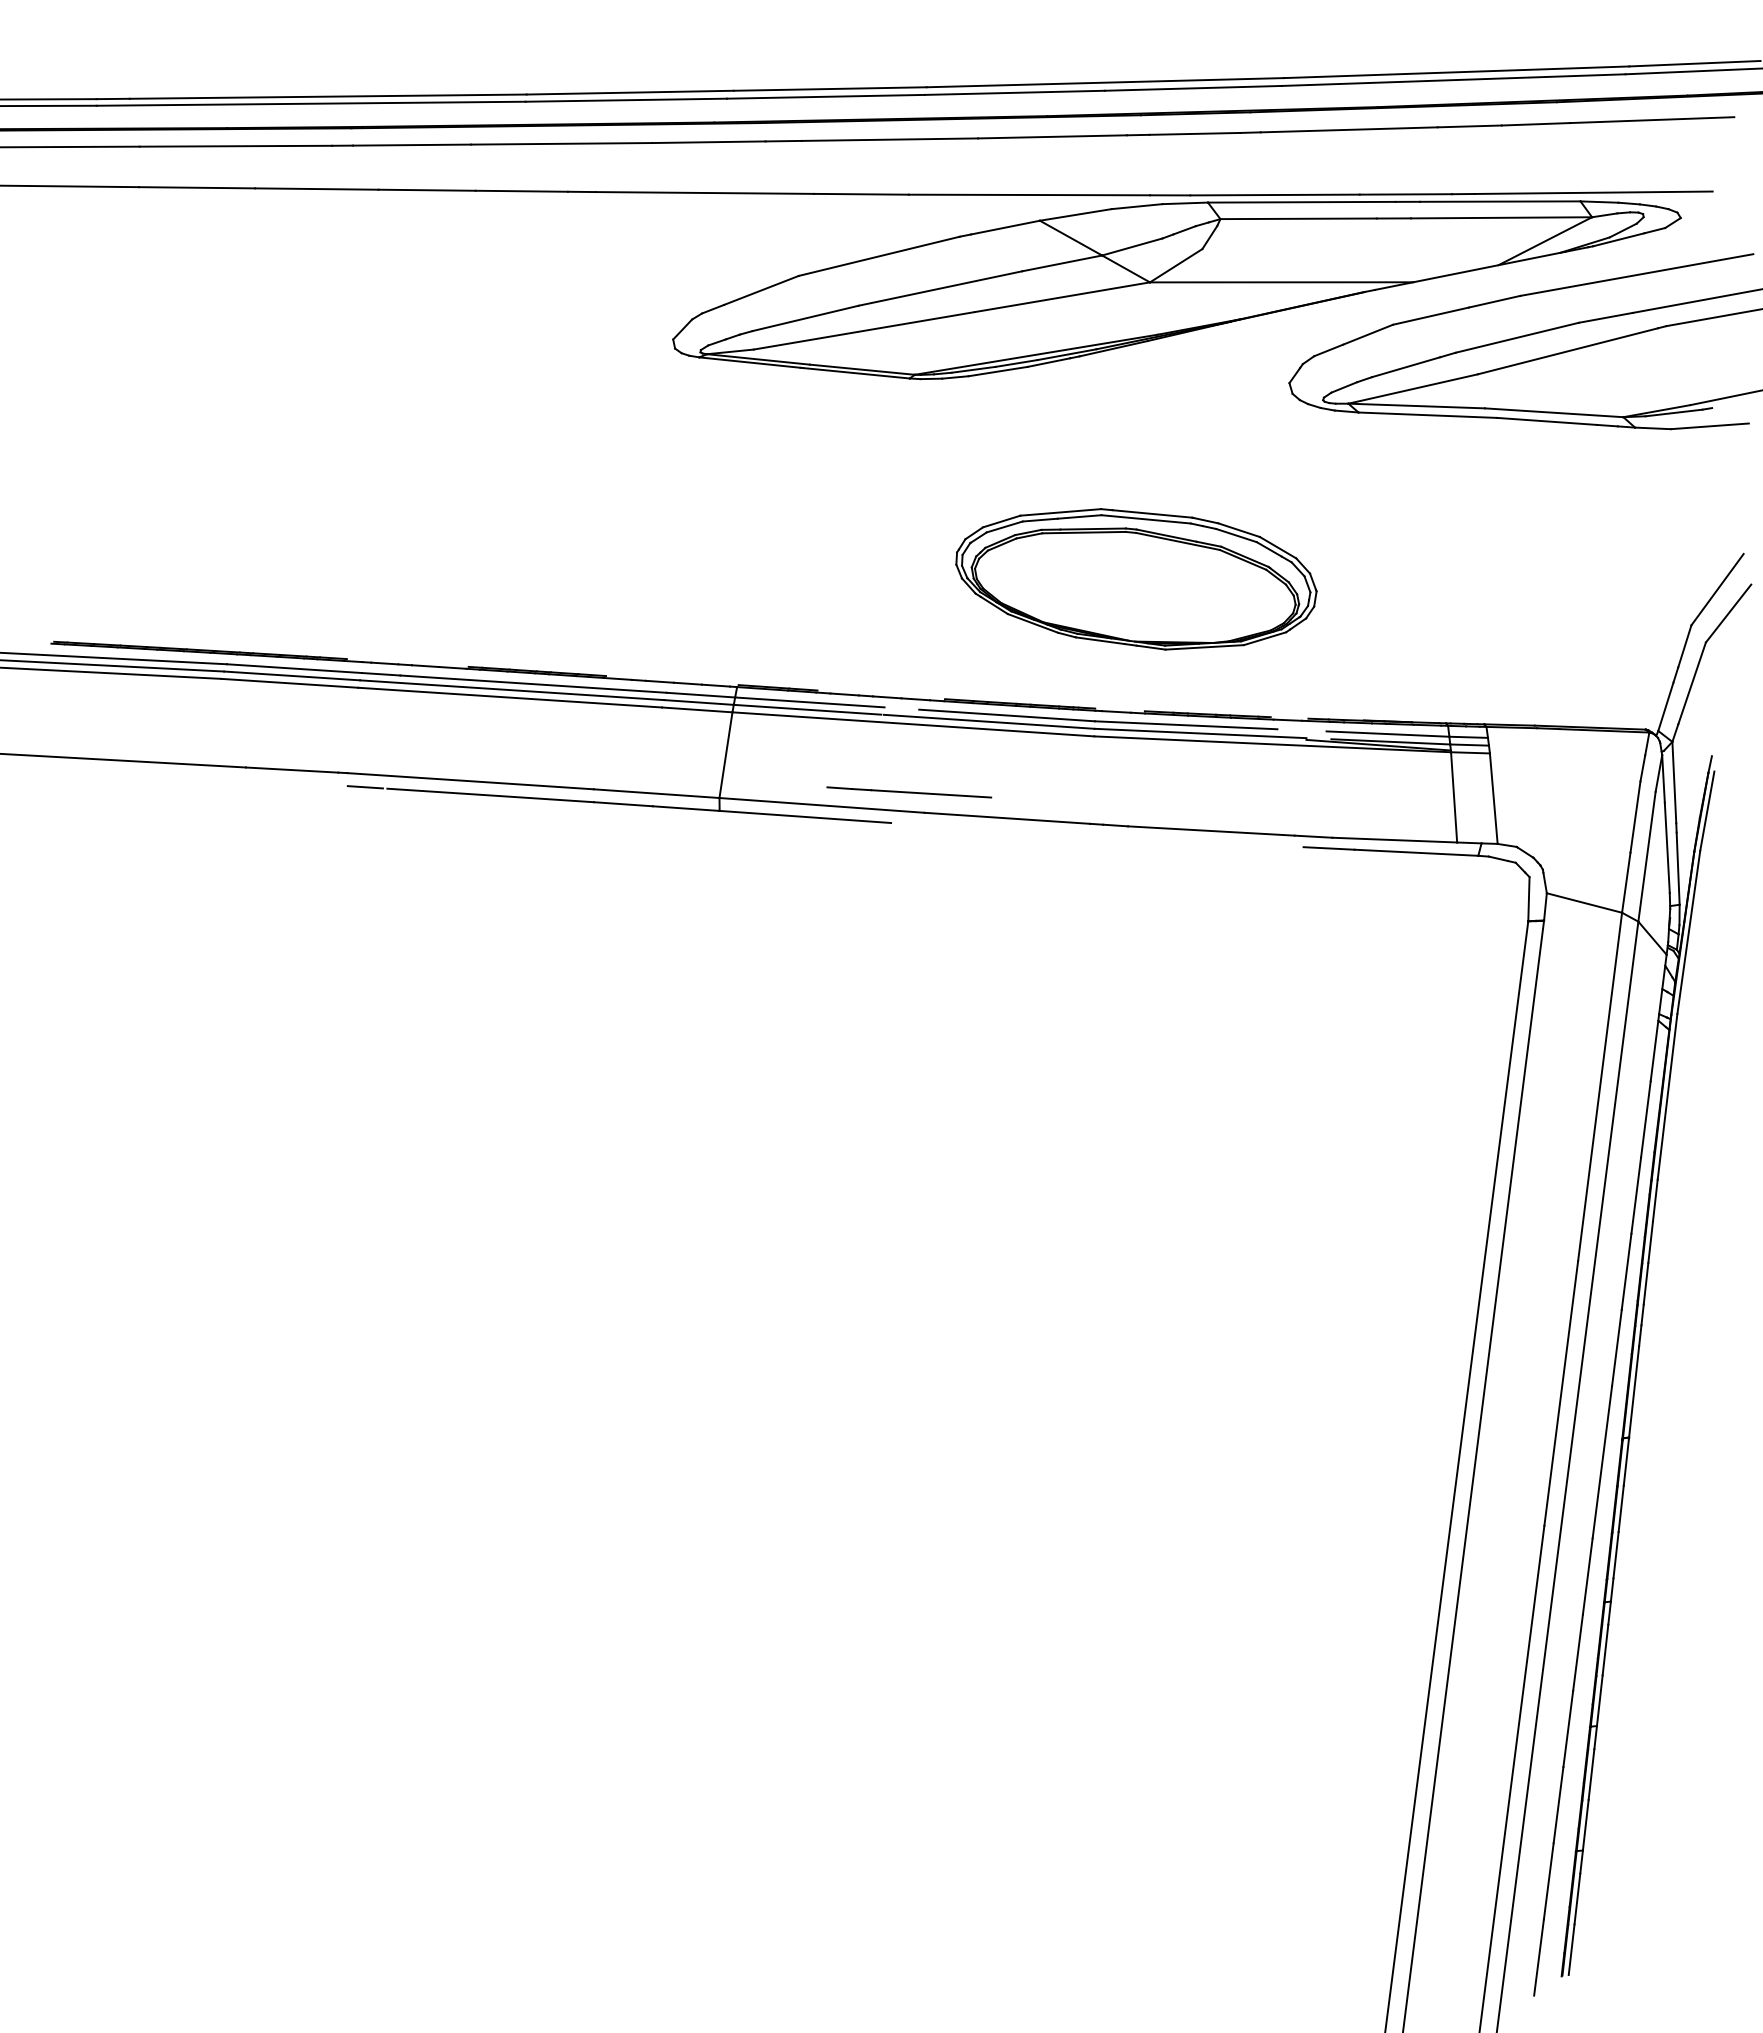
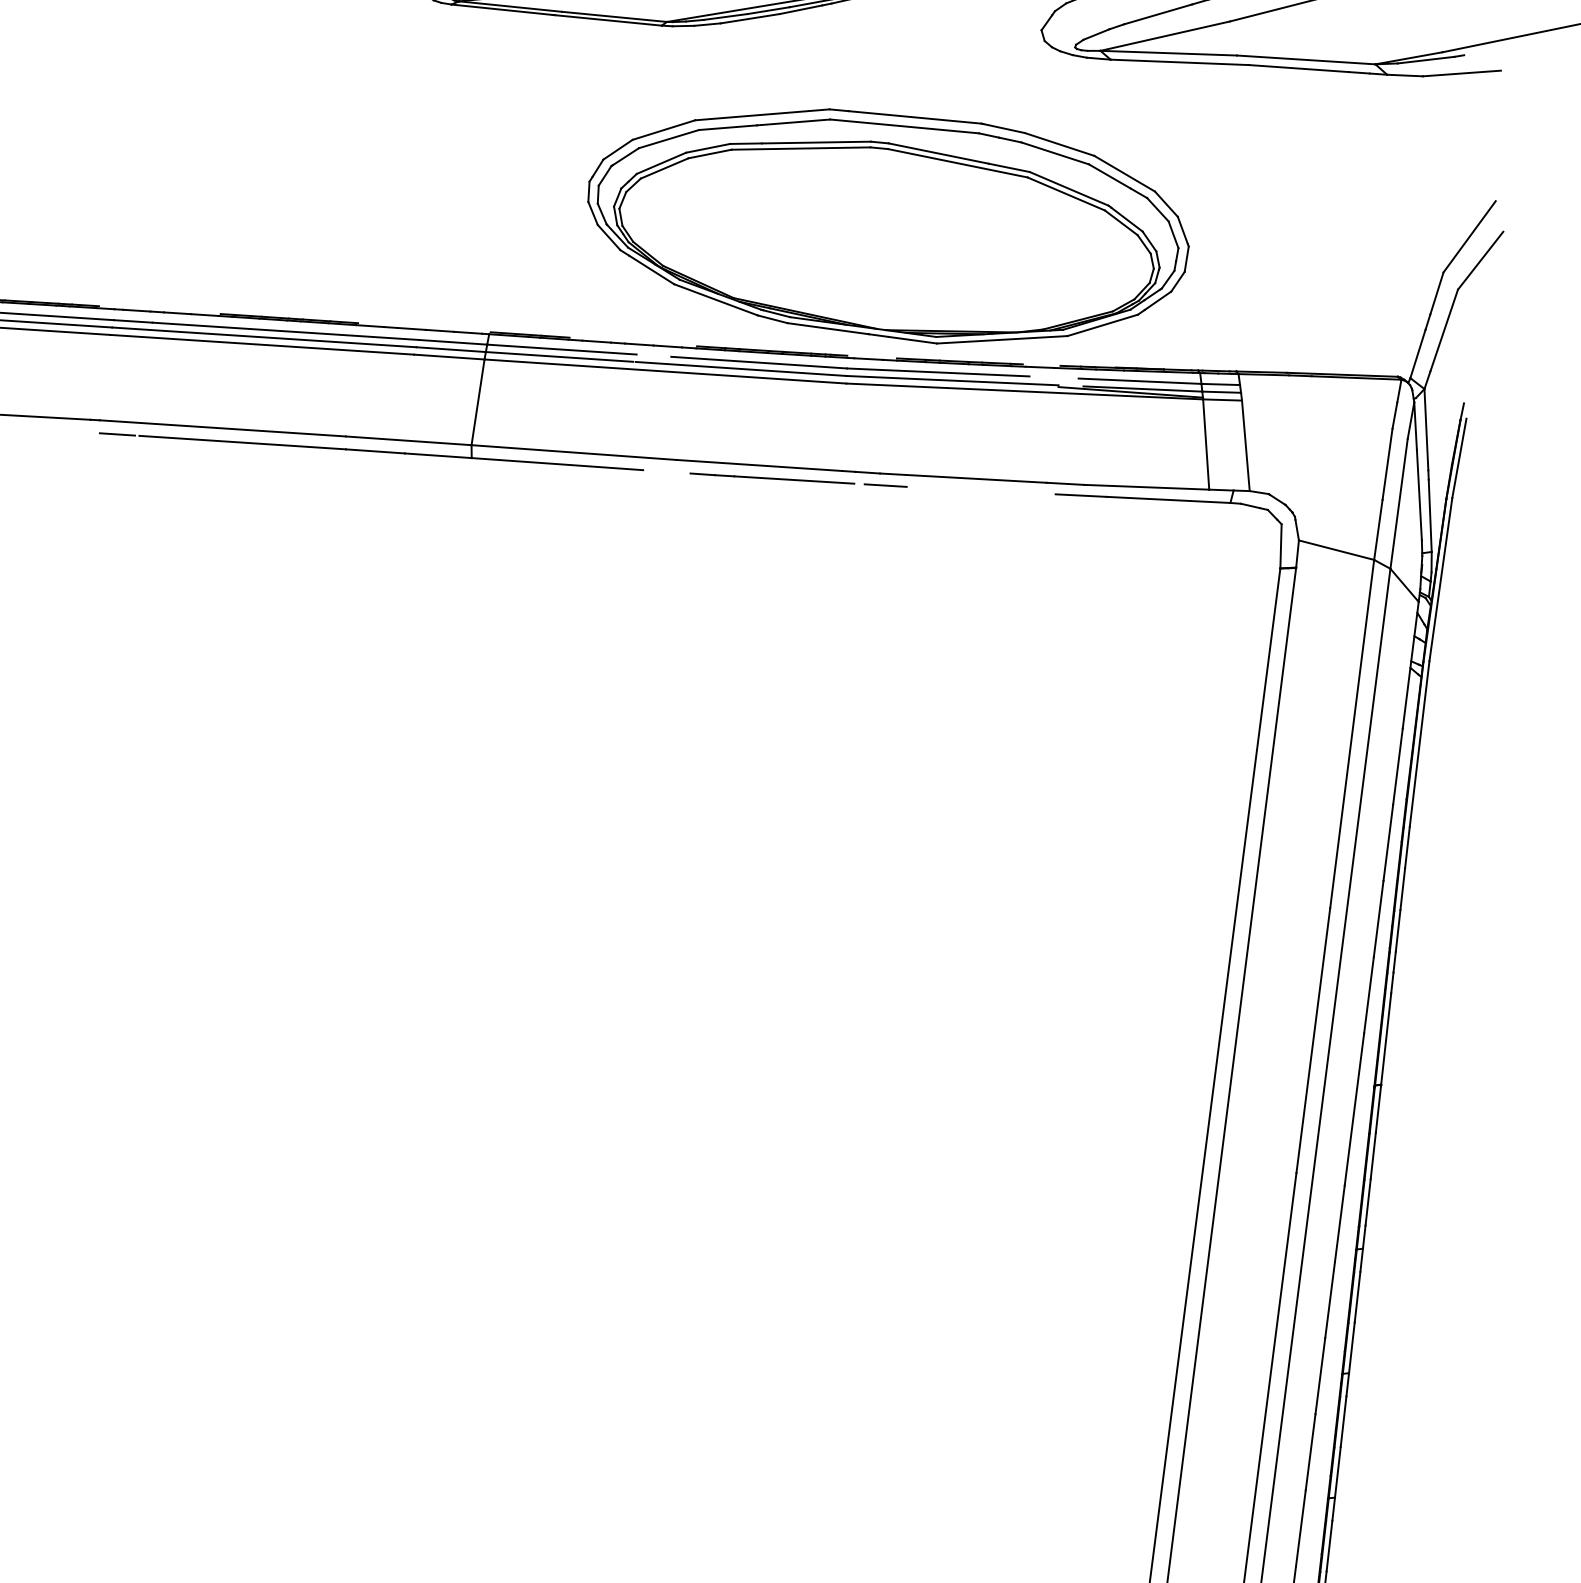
part: (1136, 579) -> (888, 226), size x1.67
line: (909, 792) -> (772, 478), moved
line: (1133, 838) -> (885, 485), added

